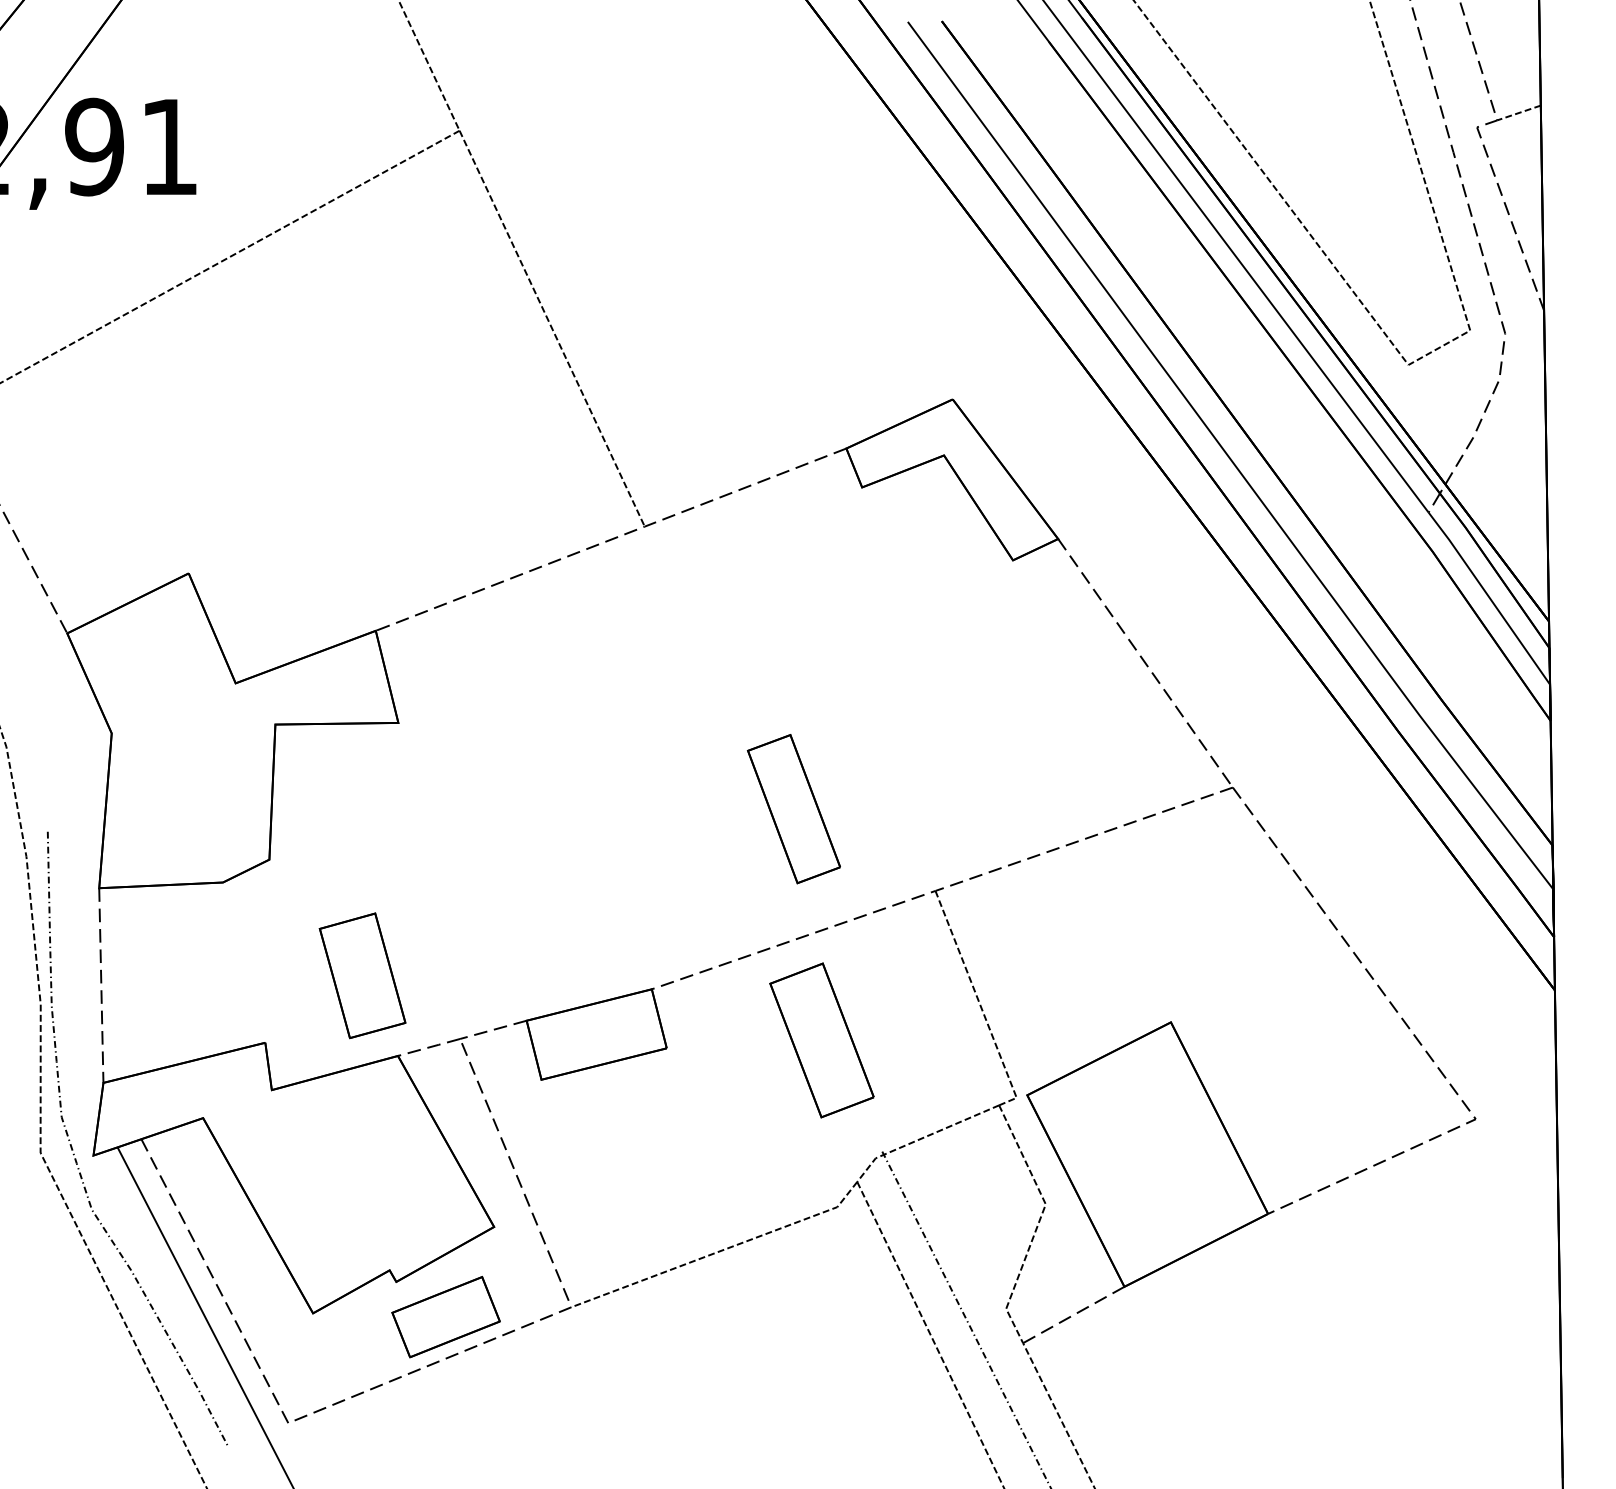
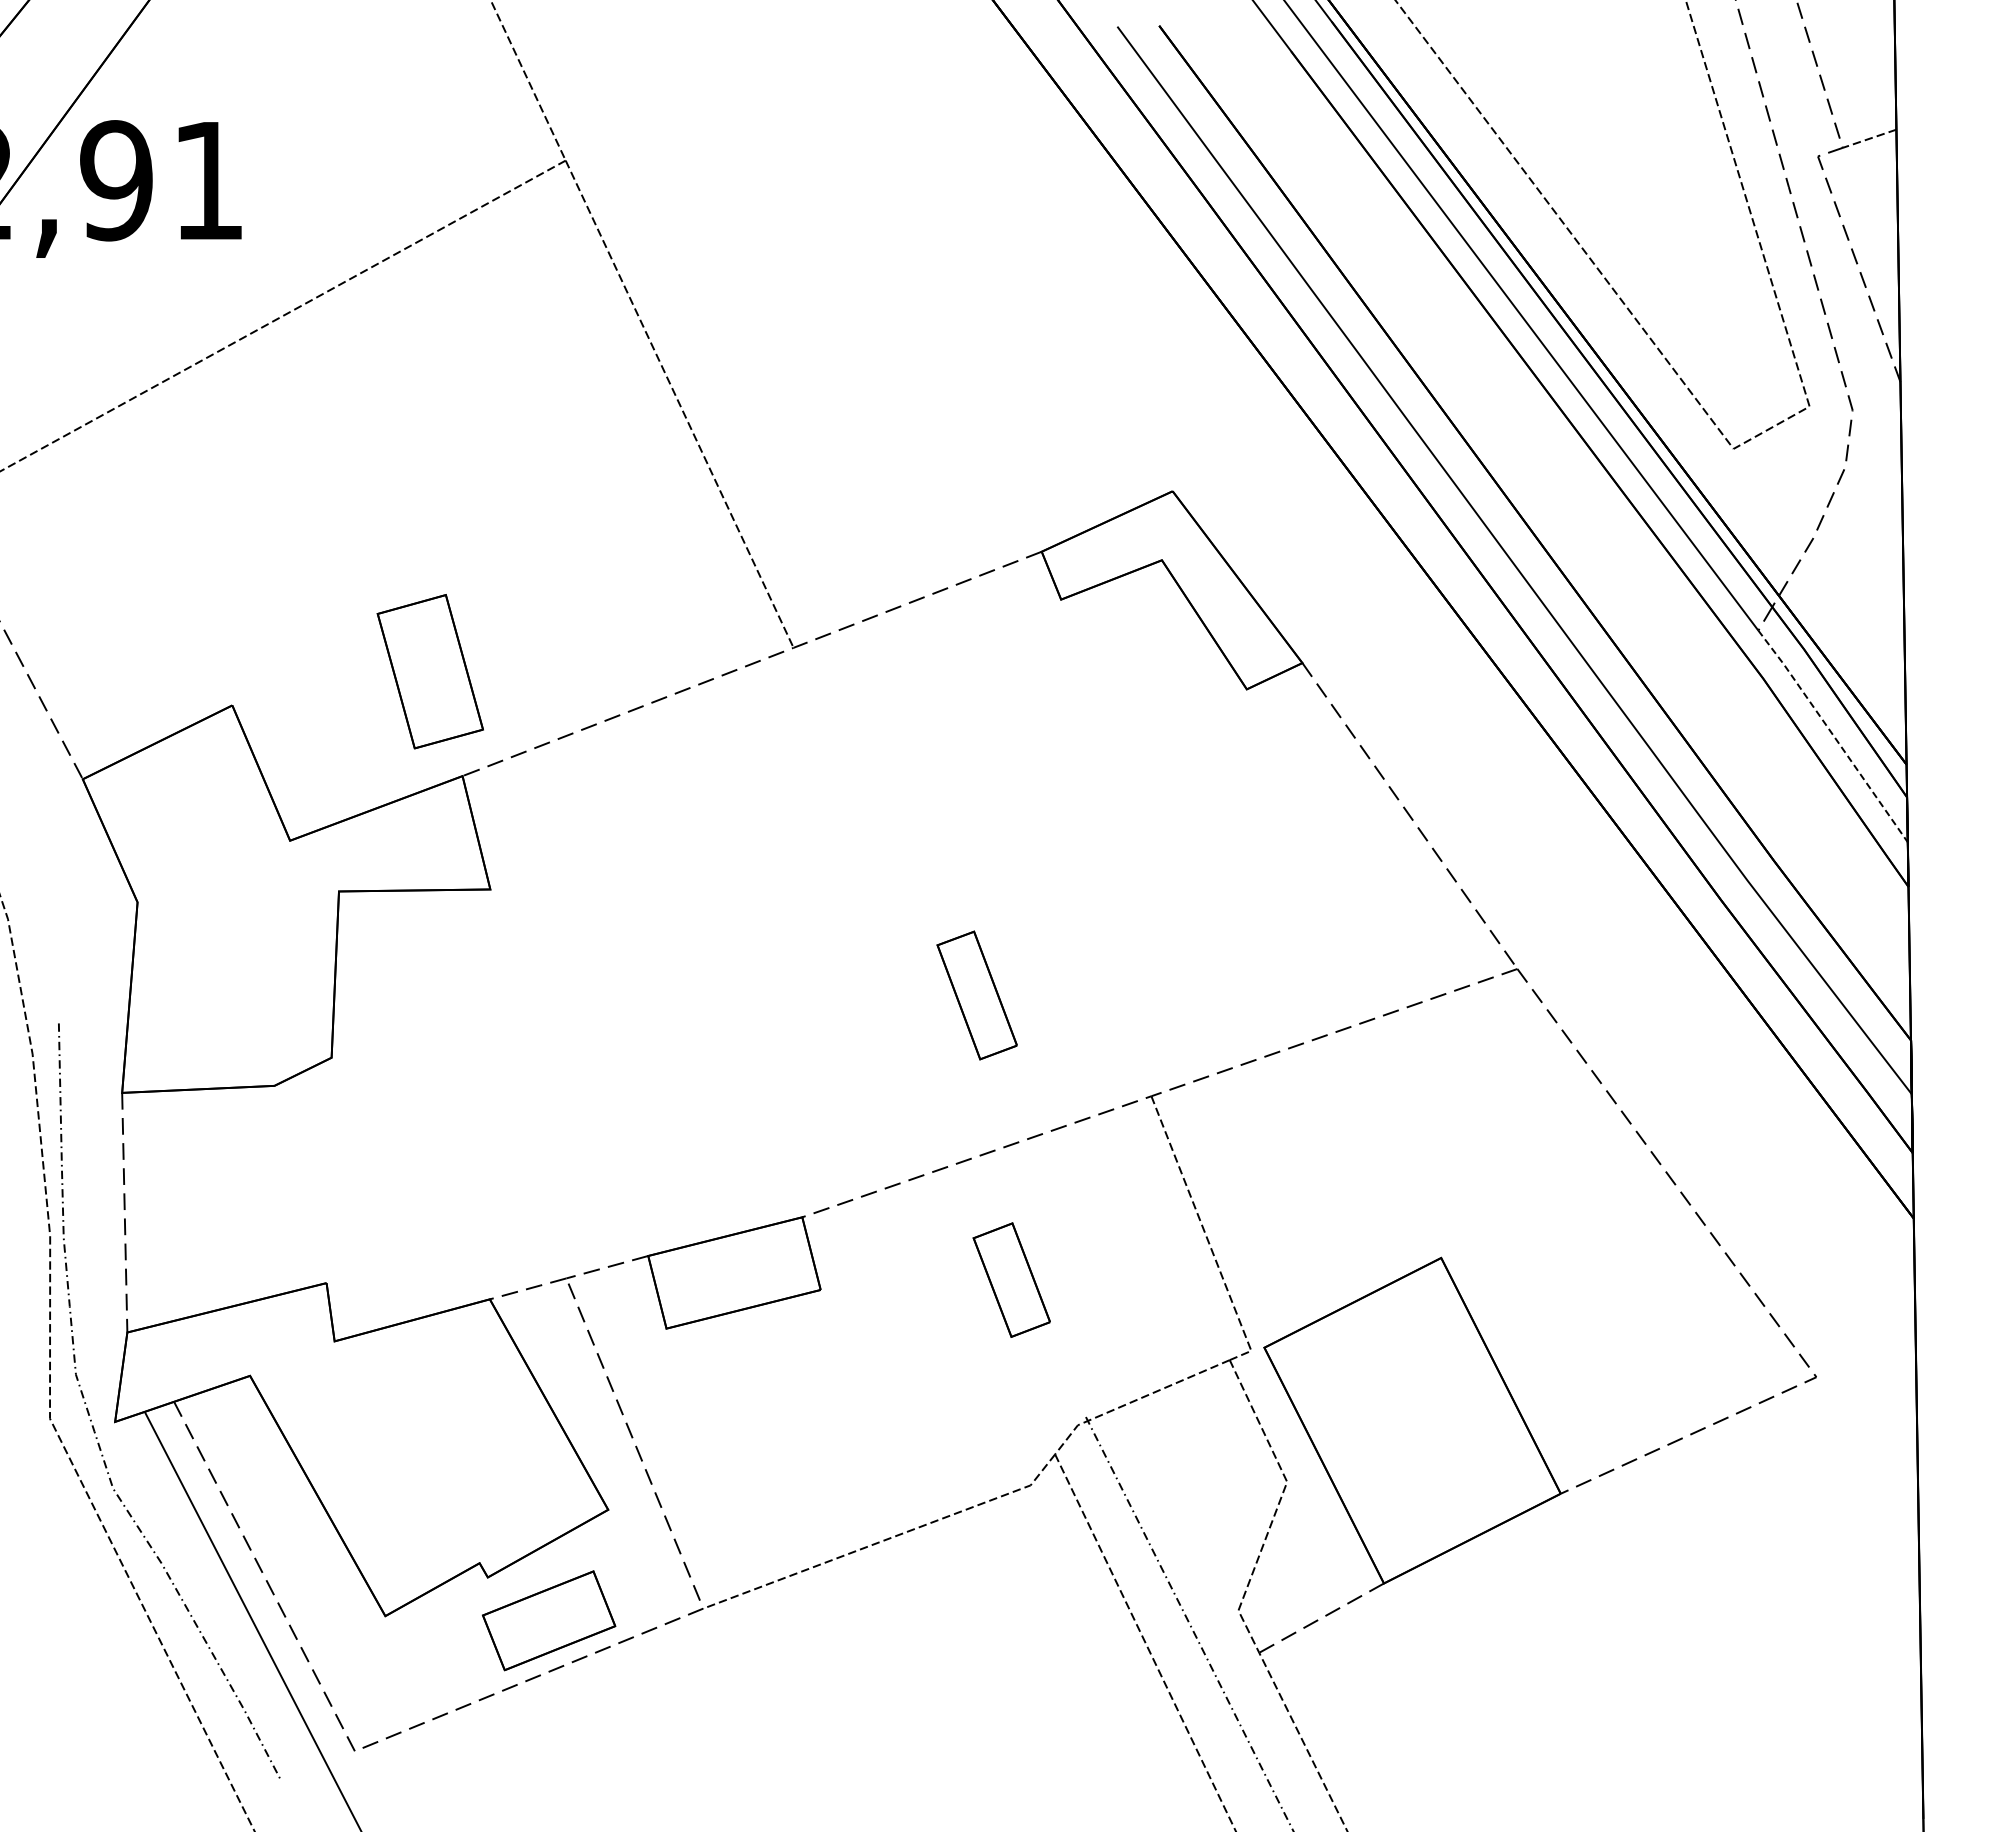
line: (1489, 598) -> (1833, 736), solid -> dashed
part: (793, 809) -> (976, 995), size x0.7
part: (361, 975) -> (429, 671), moved
part: (821, 1039) -> (1011, 1279), size x0.6

